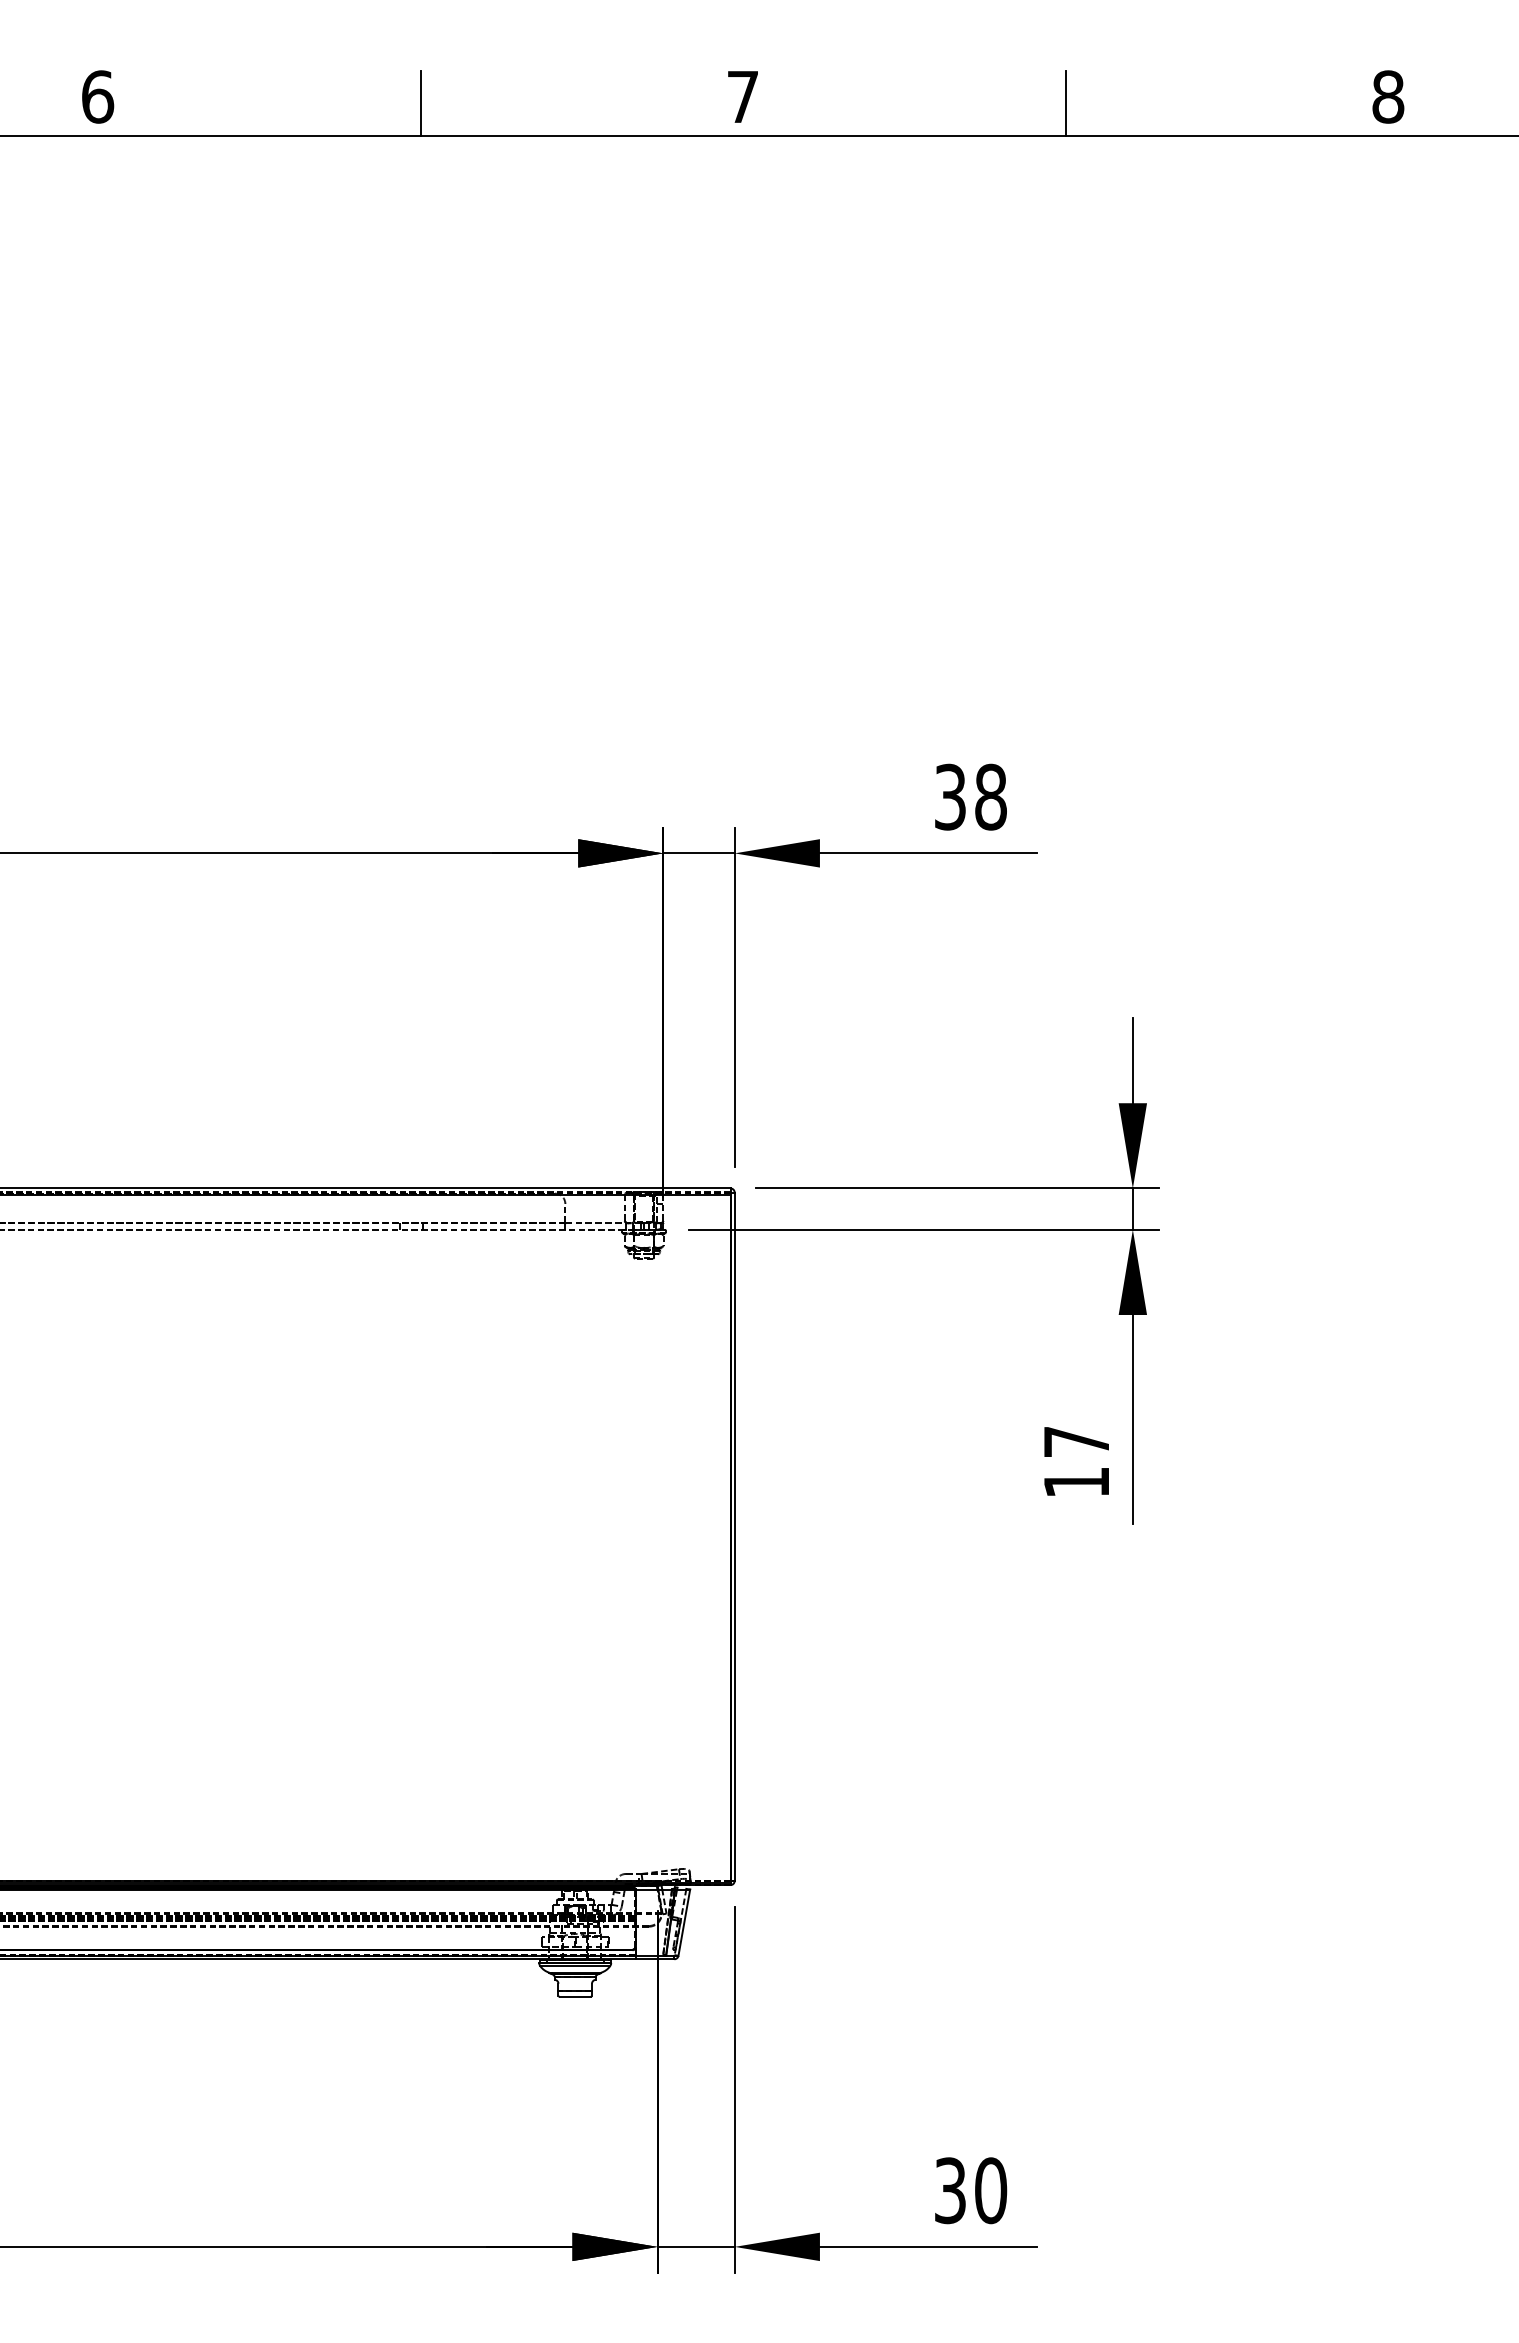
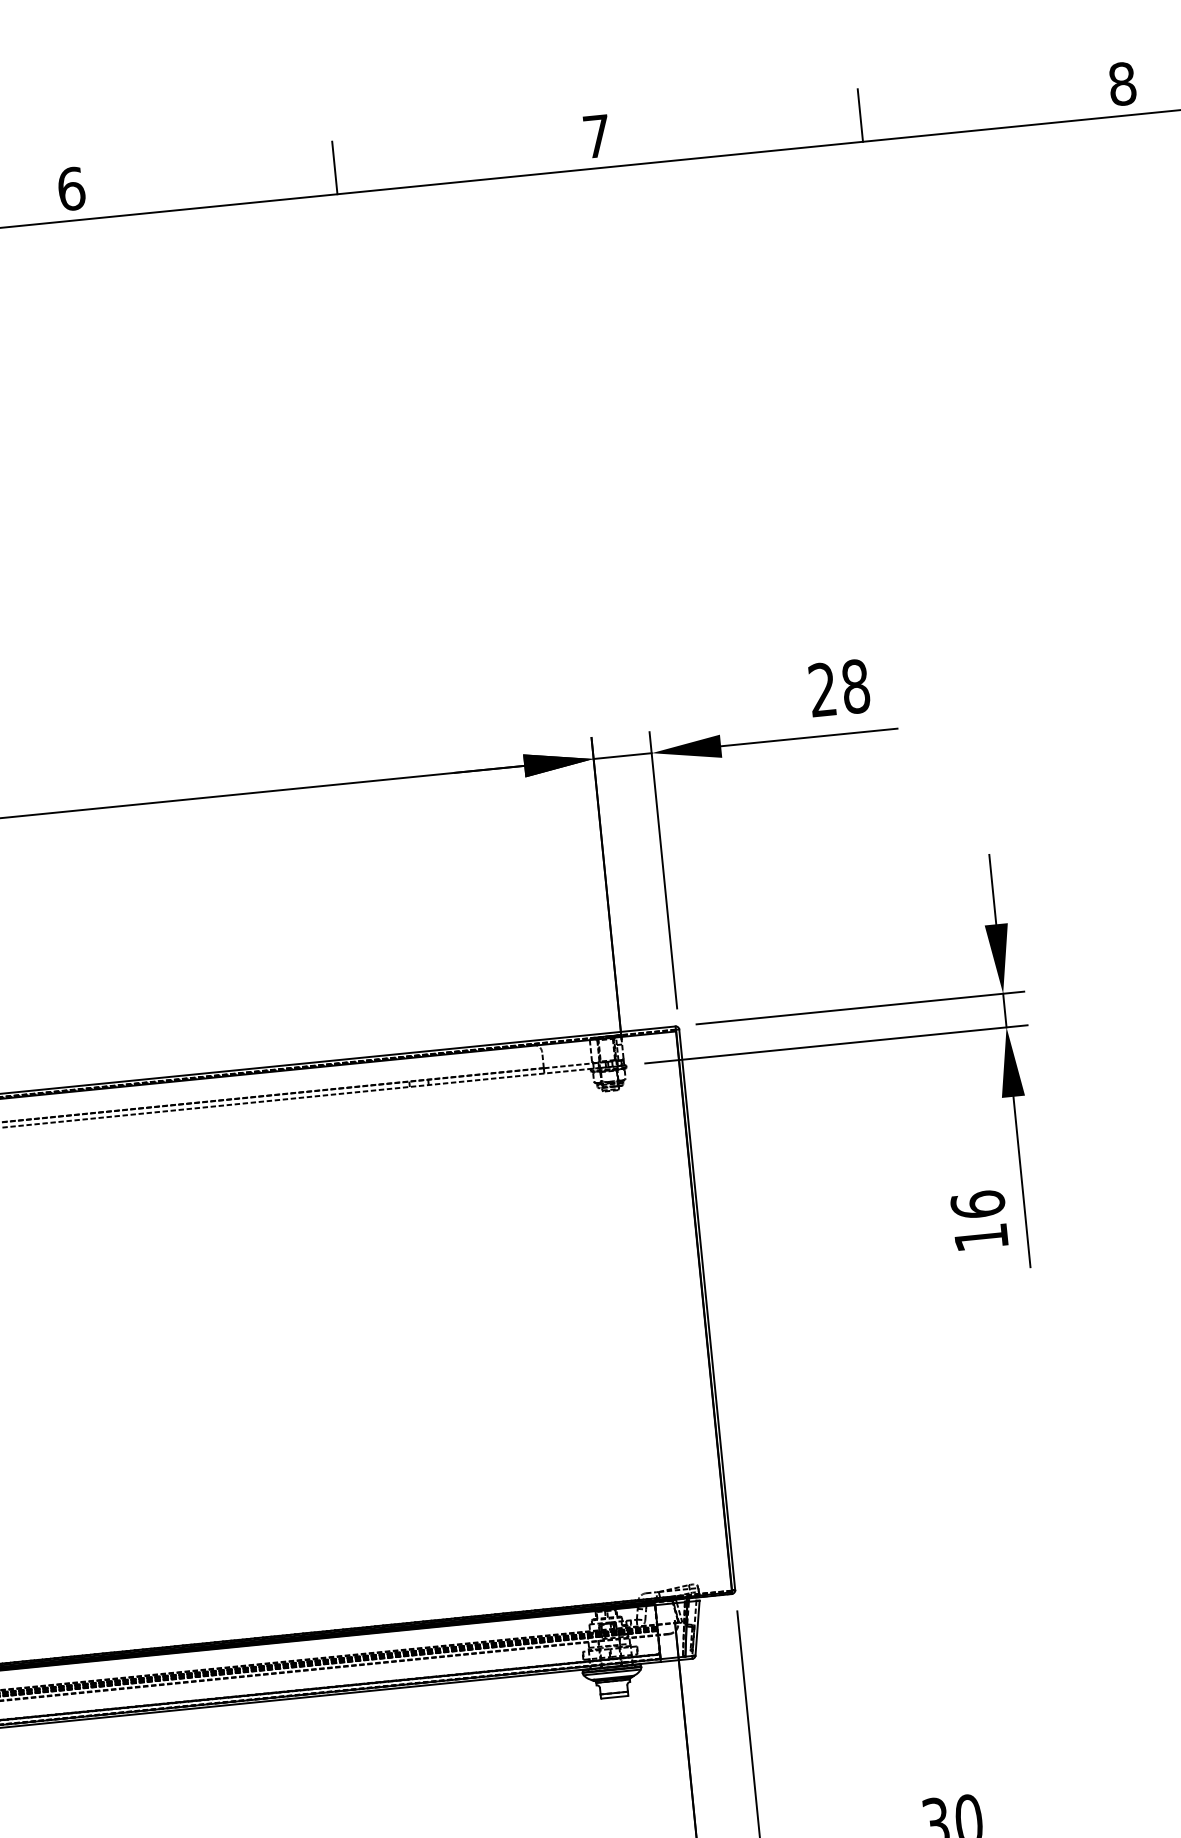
text: (950, 797) -> (822, 690), 38 -> 28
text: (1076, 1441) -> (977, 1204), 17 -> 16

